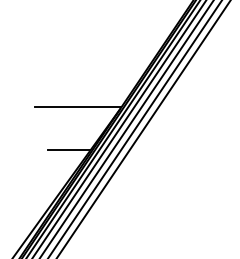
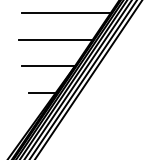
line: (106, 20) -> (65, 12), added
line: (90, 65) -> (55, 40), added

